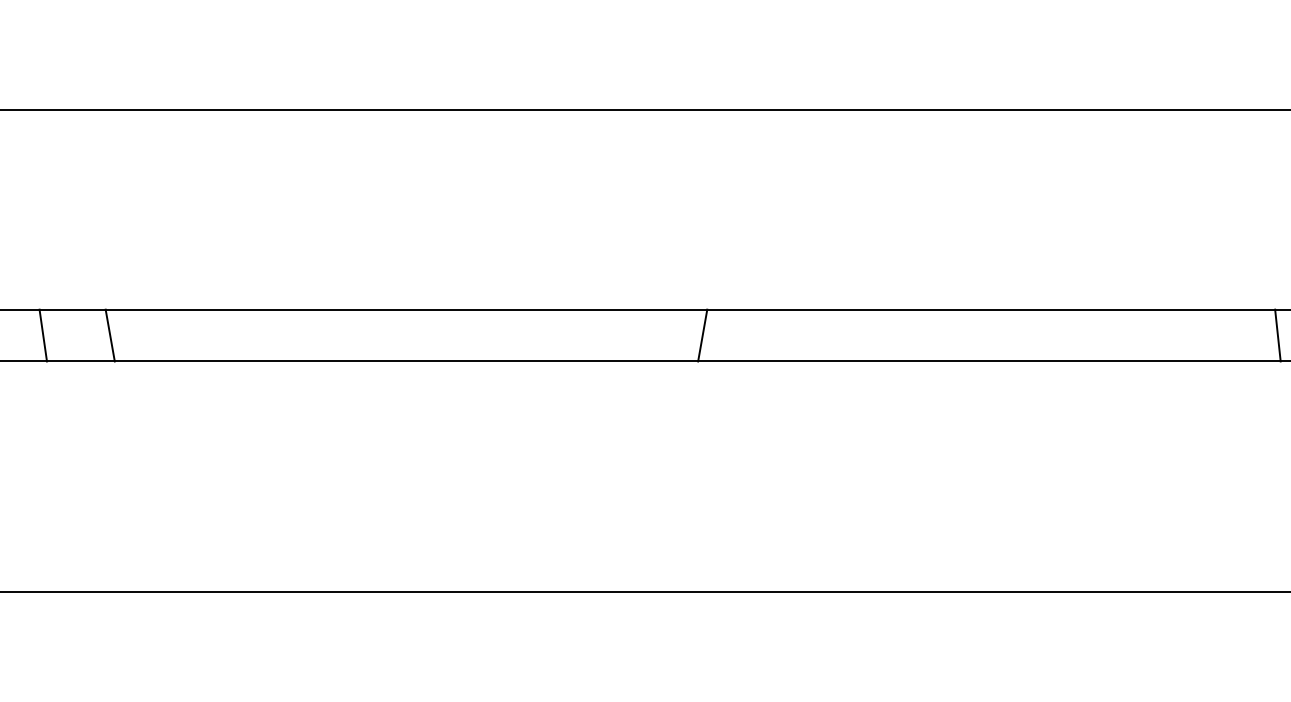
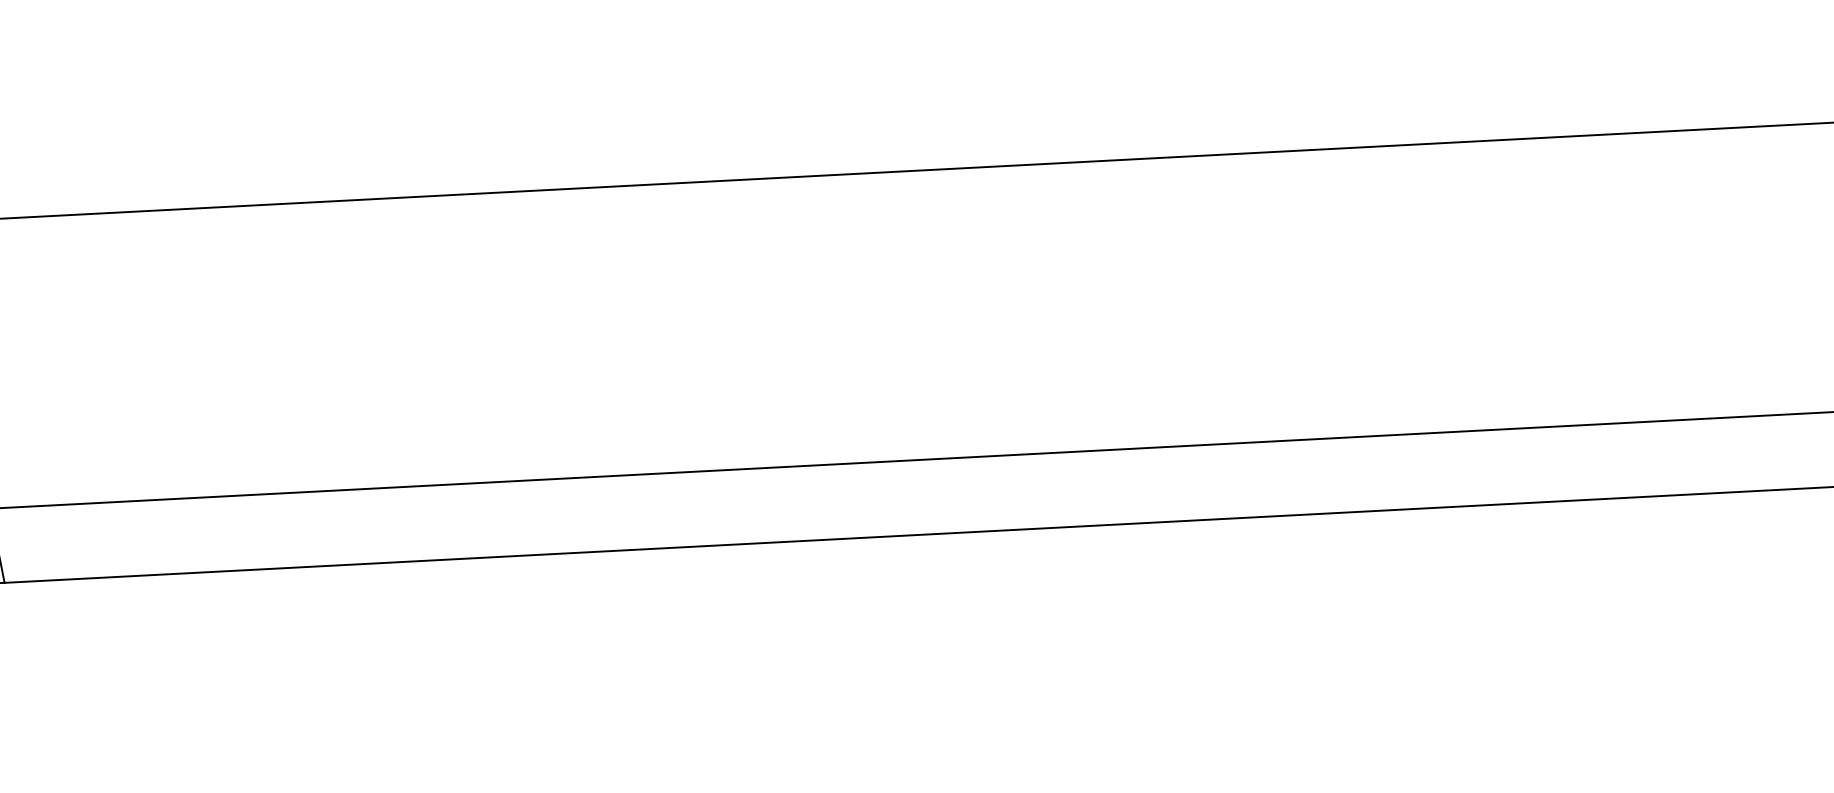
line: (109, 335) -> (92, 540), removed
line: (702, 335) -> (948, 495), removed
line: (1277, 335) -> (1777, 452), removed

